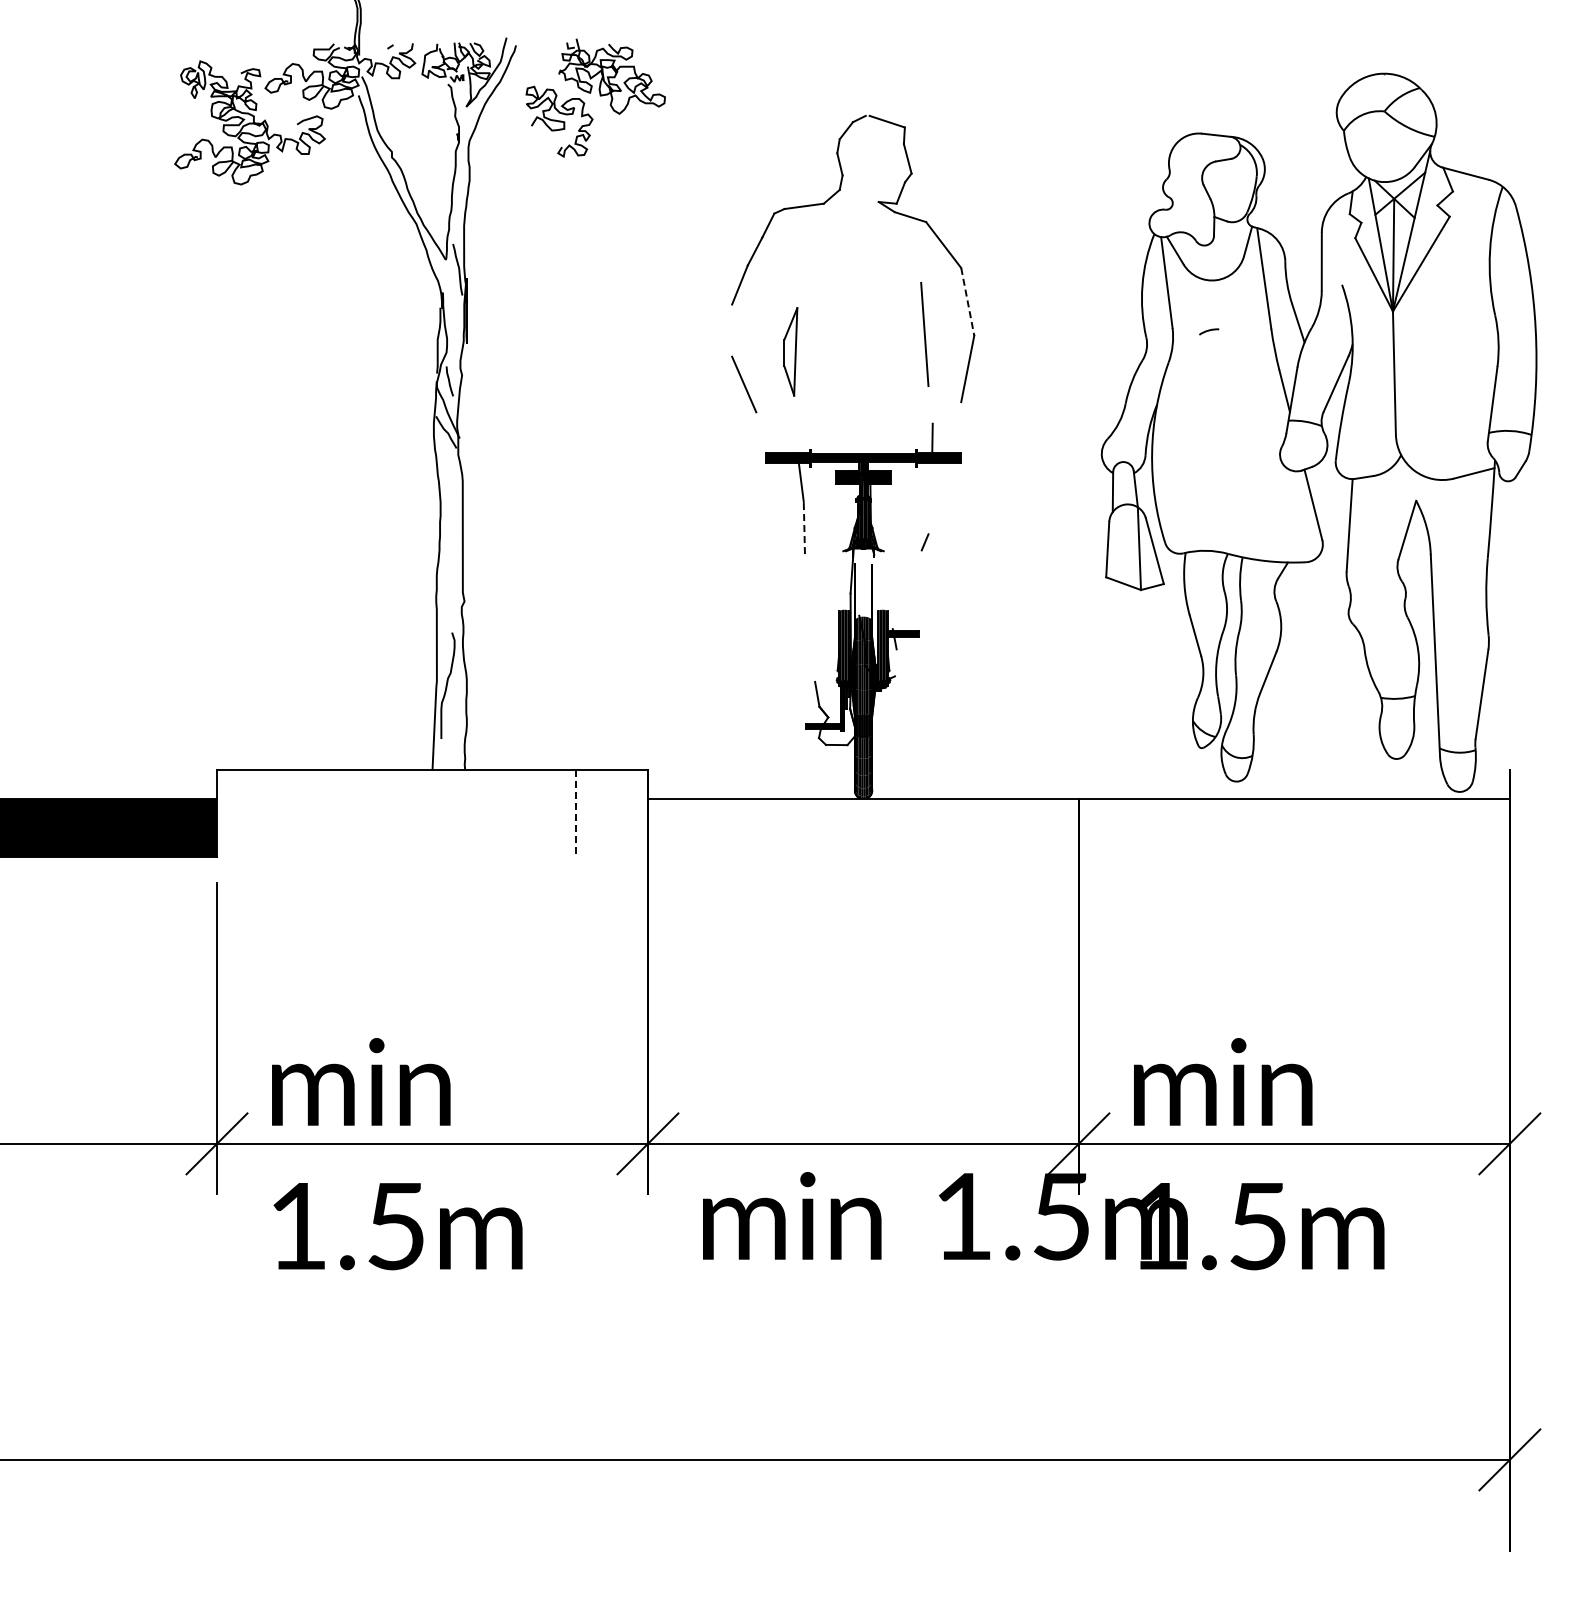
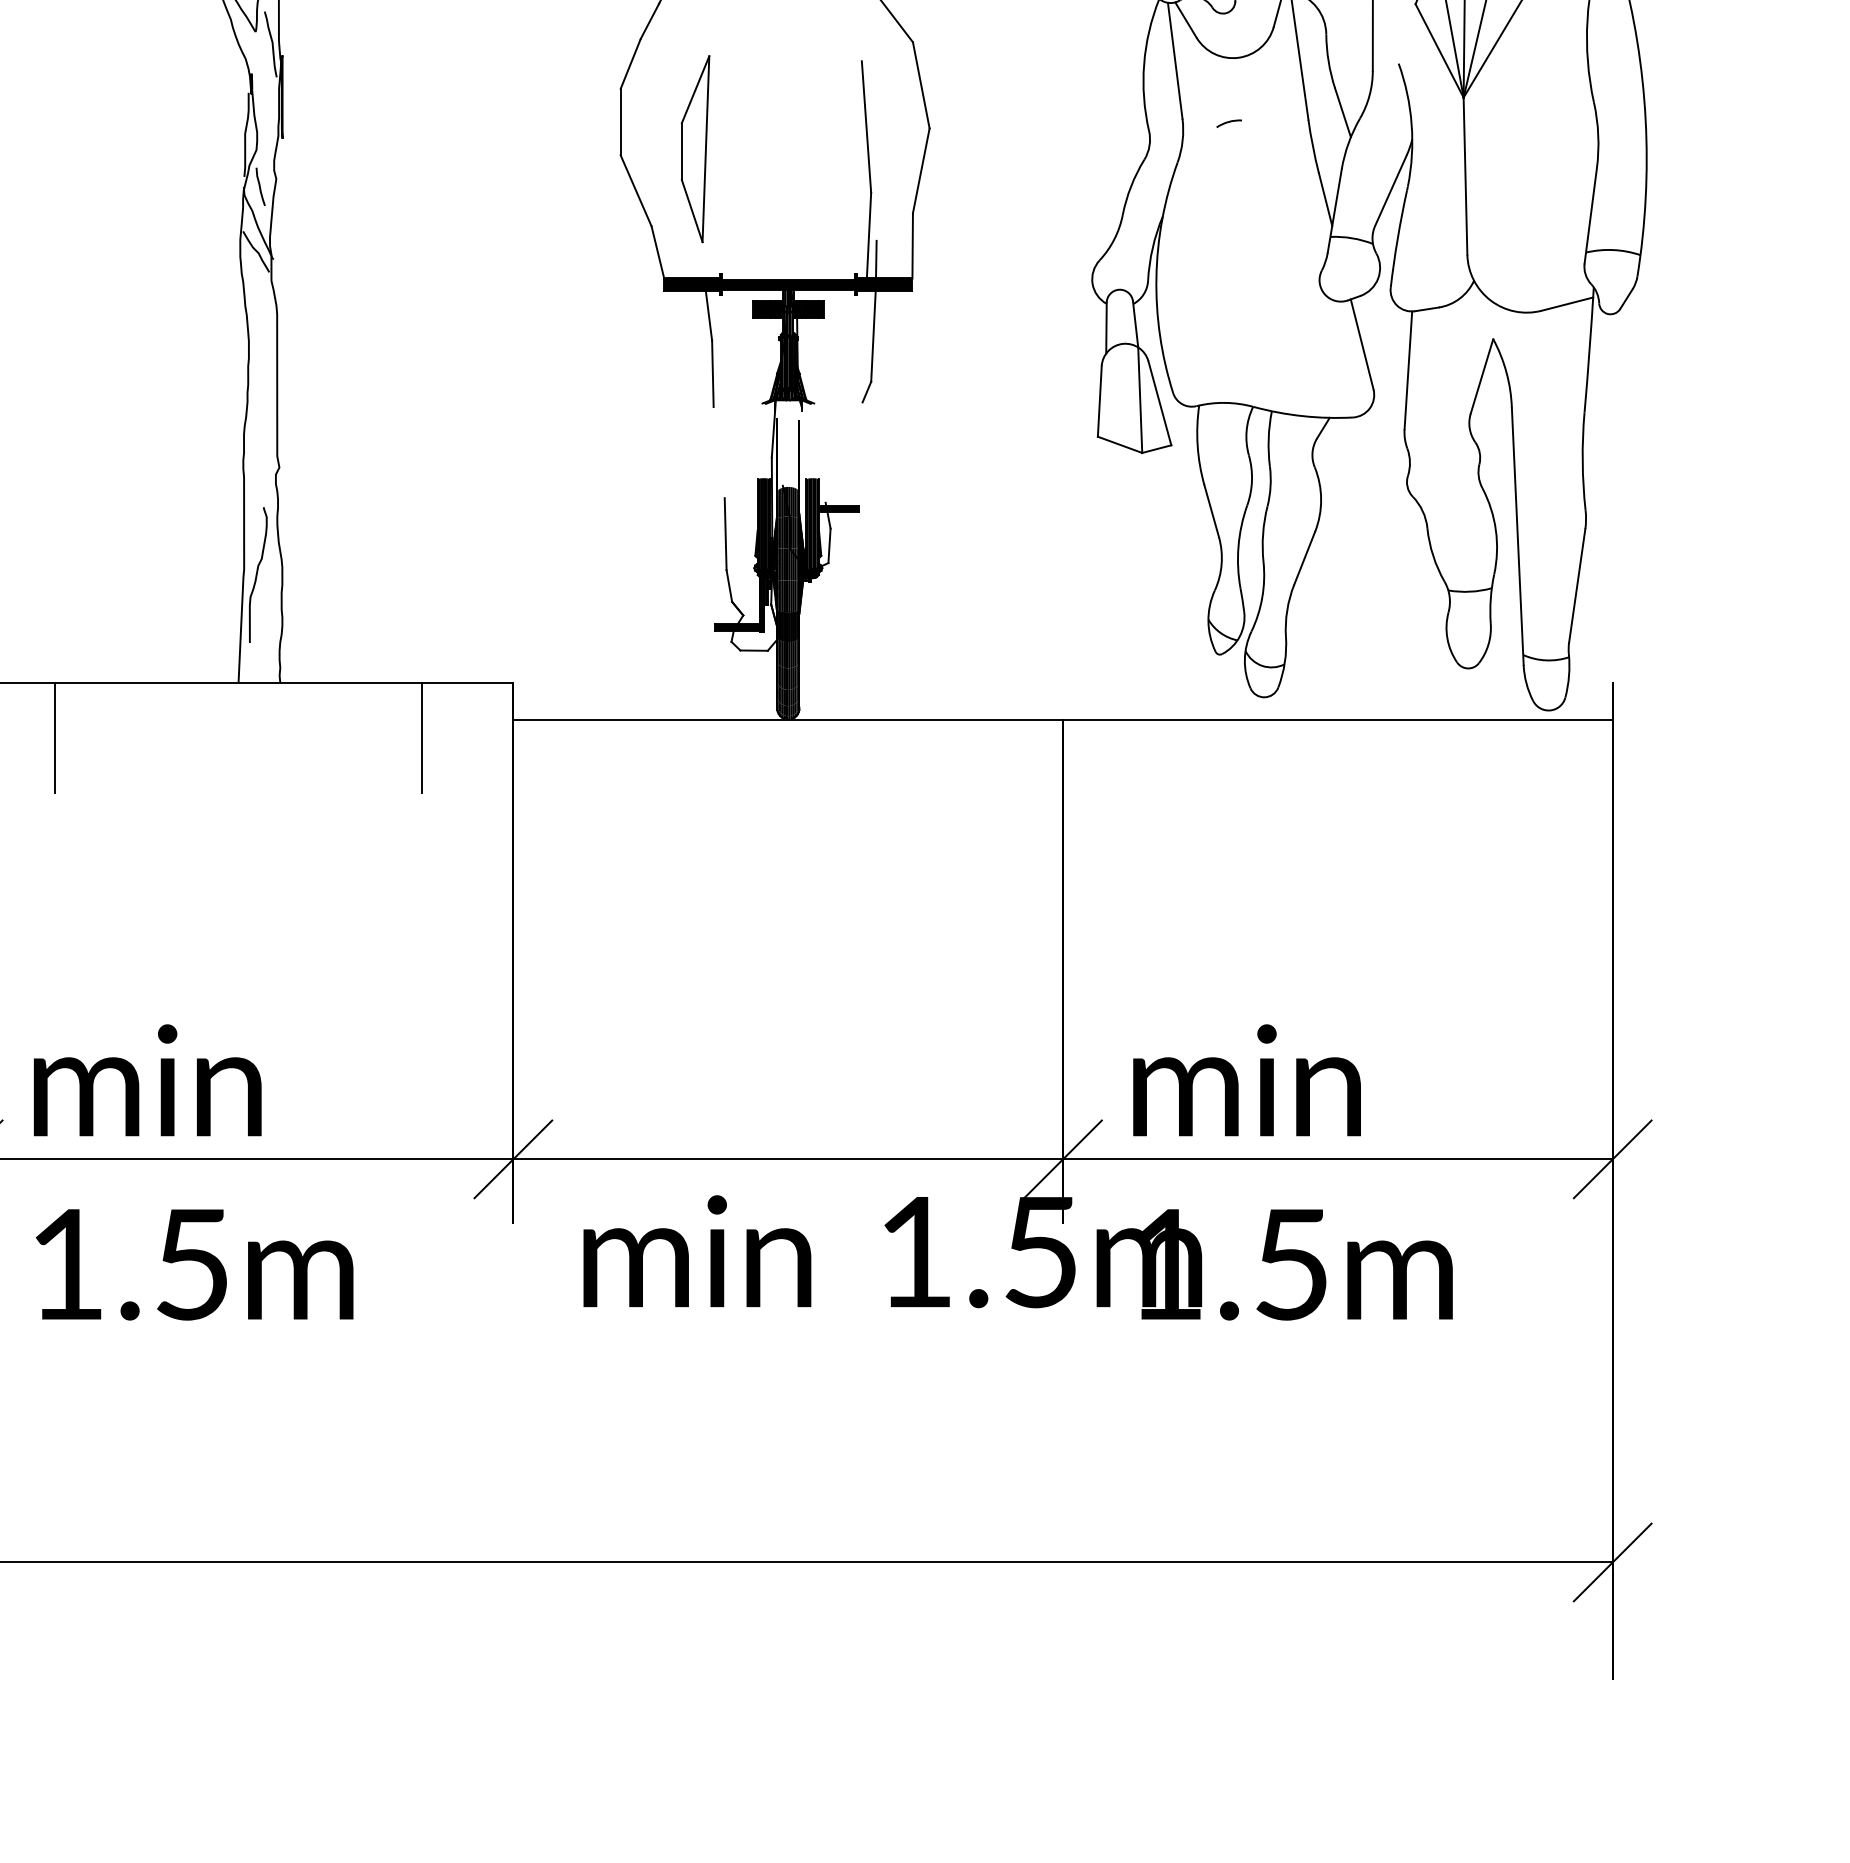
line: (967, 302) -> (920, 86), dashed -> solid
line: (732, 330) -> (621, 121), added
part: (790, 351) -> (695, 148), size x1.67
line: (926, 419) -> (868, 235), added
line: (960, 427) -> (912, 245), added
line: (761, 432) -> (658, 252), added
line: (930, 497) -> (873, 334), added
line: (804, 527) -> (713, 373), dashed -> solid
line: (814, 653) -> (725, 533), added
line: (895, 662) -> (829, 545), added
line: (288, 813) -> (54, 737), added
line: (576, 813) -> (422, 737), dashed -> solid

